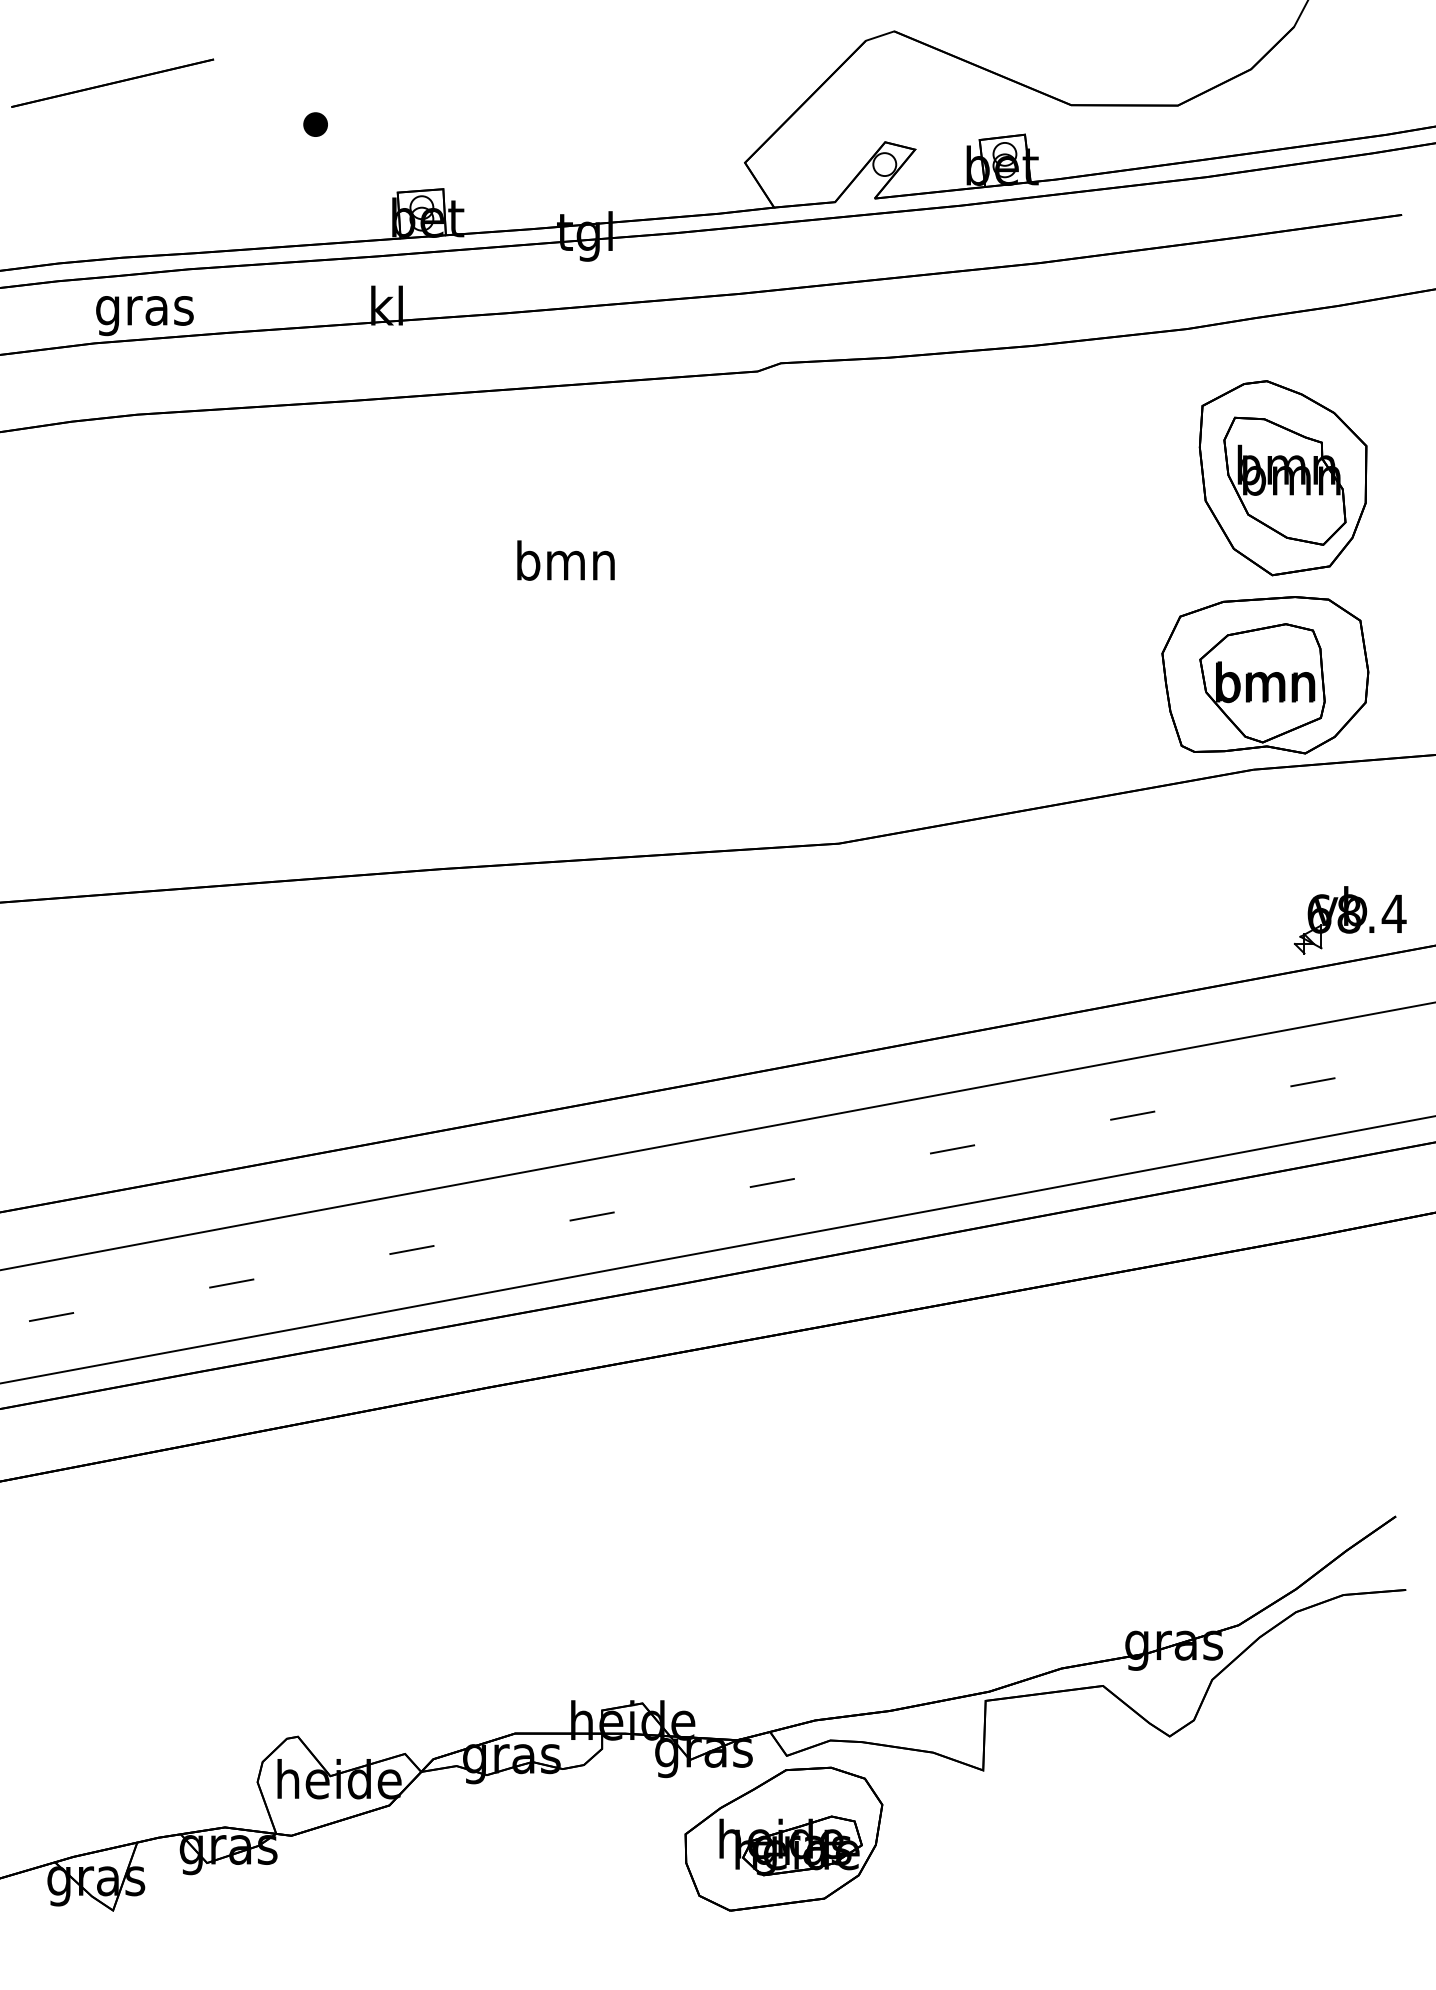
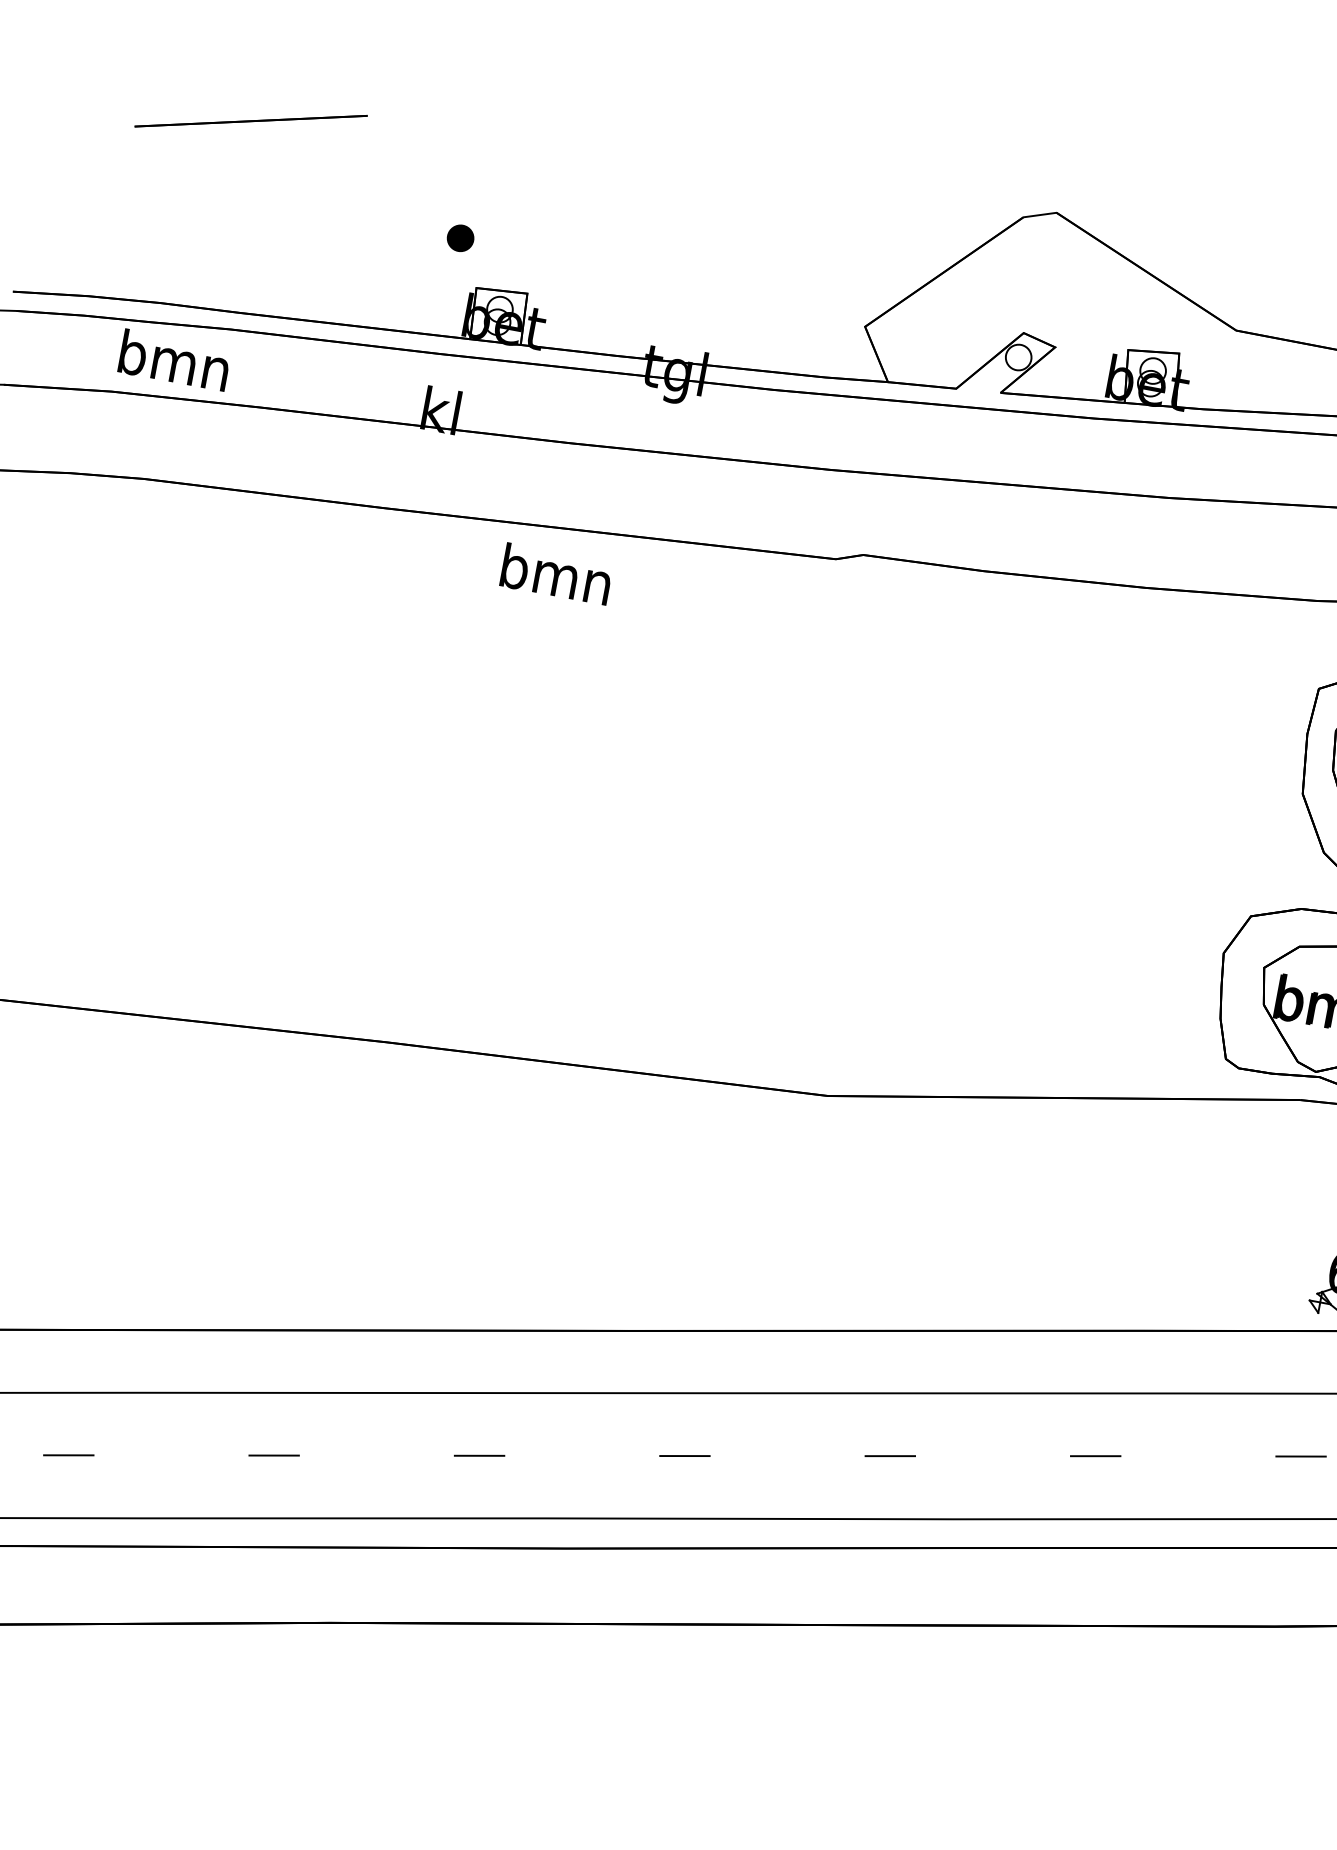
line: (112, 82) -> (251, 120), moved
part: (315, 124) -> (460, 238), moved
text: (144, 310) -> (173, 365), gras -> bmn
text: (565, 560) -> (556, 574), moved

